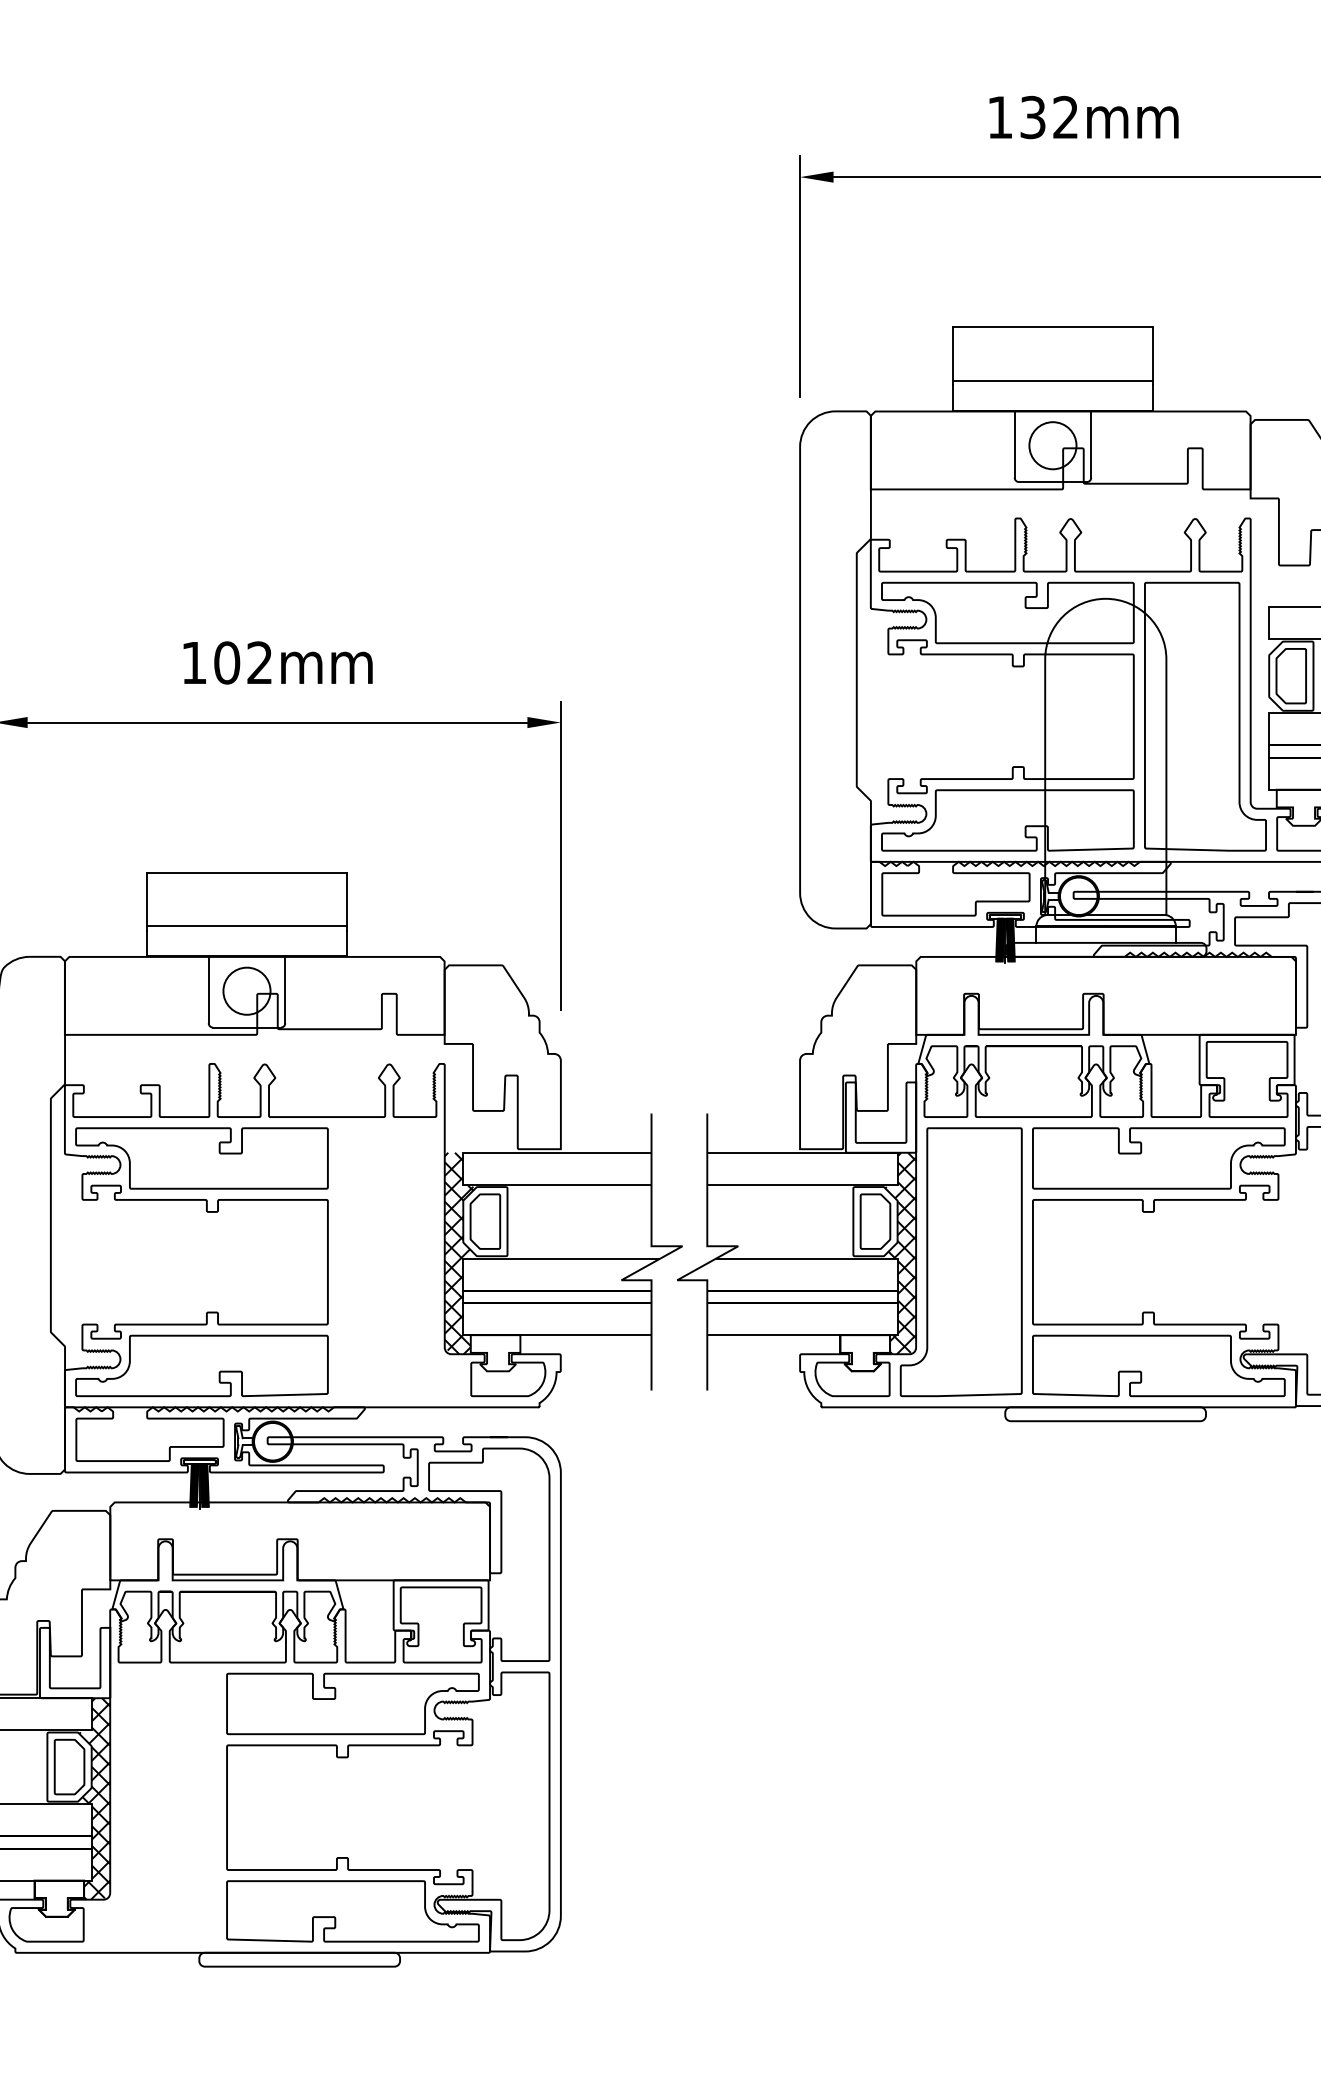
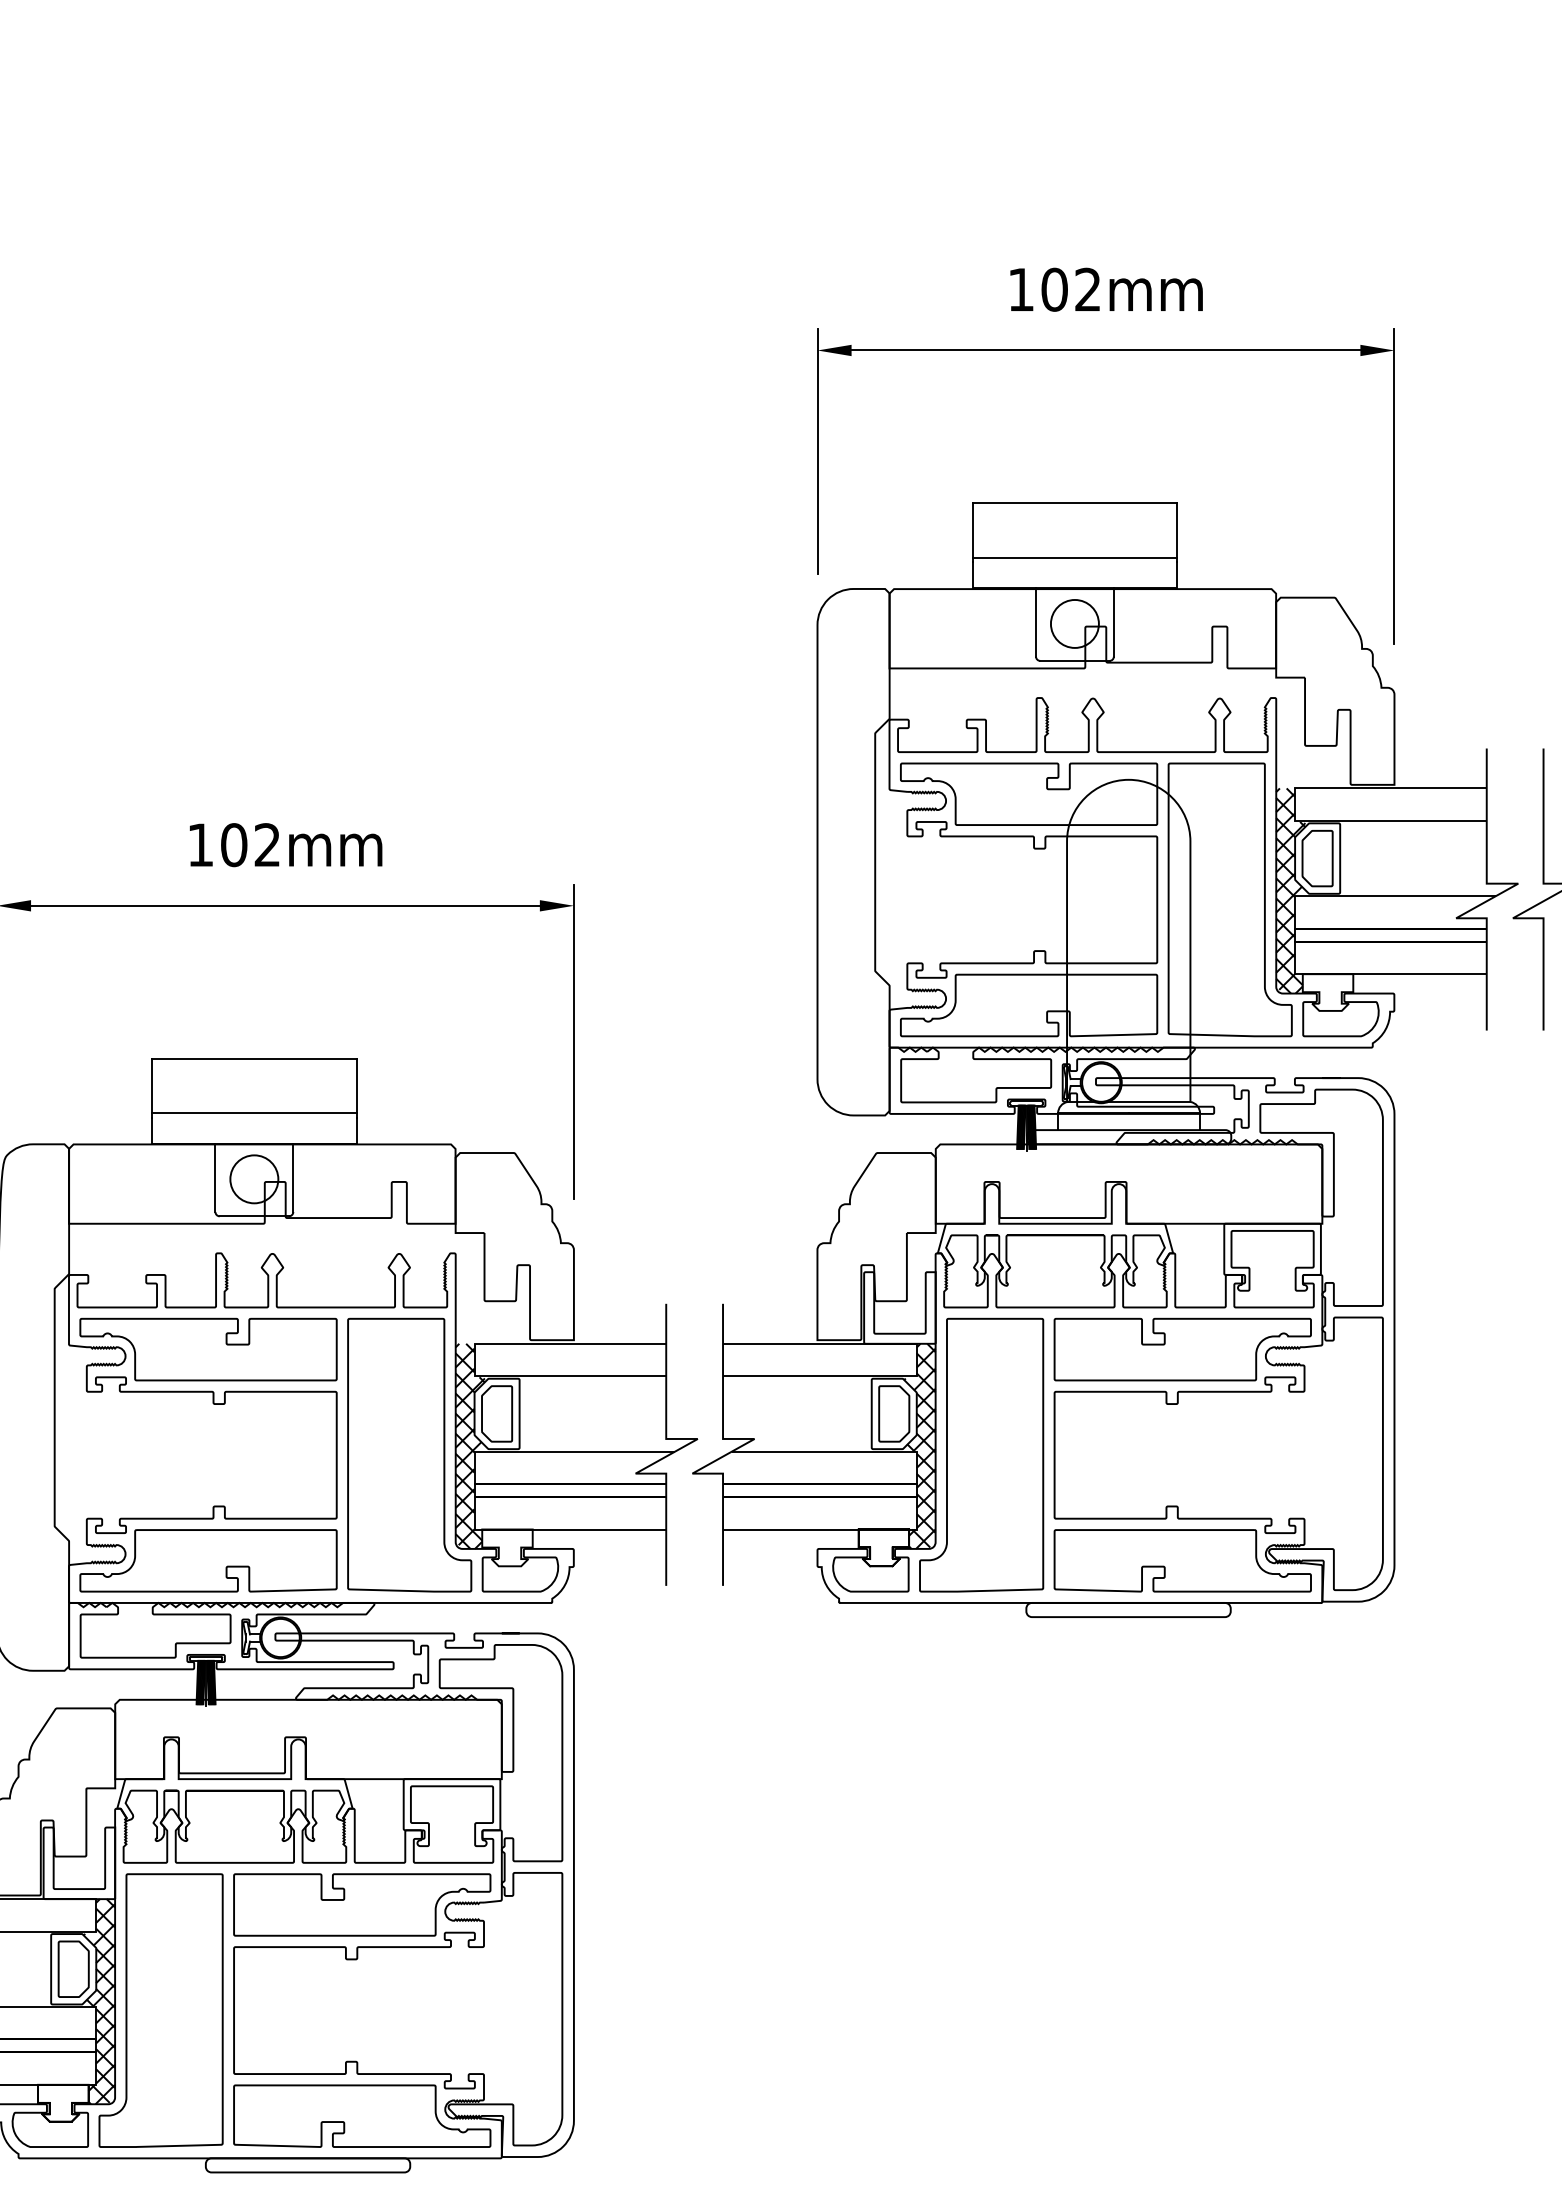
text: (1032, 117) -> (1054, 289), 132mm -> 102mm
hatch: (1264, 707) -> (1290, 890), added
part: (399, 1261) -> (409, 1454), added
part: (154, 1807) -> (160, 2010), added

